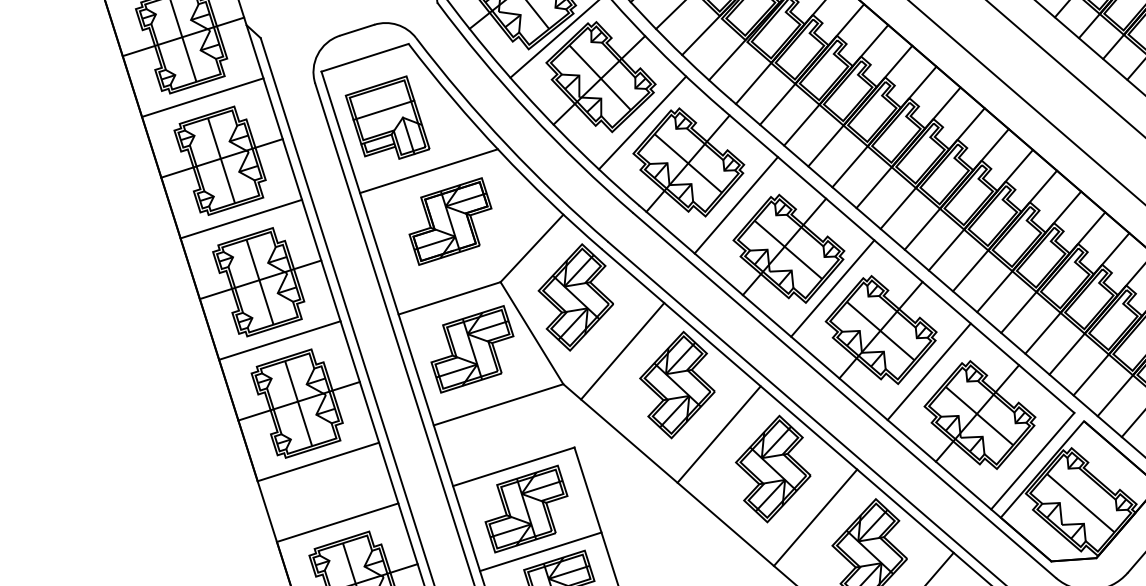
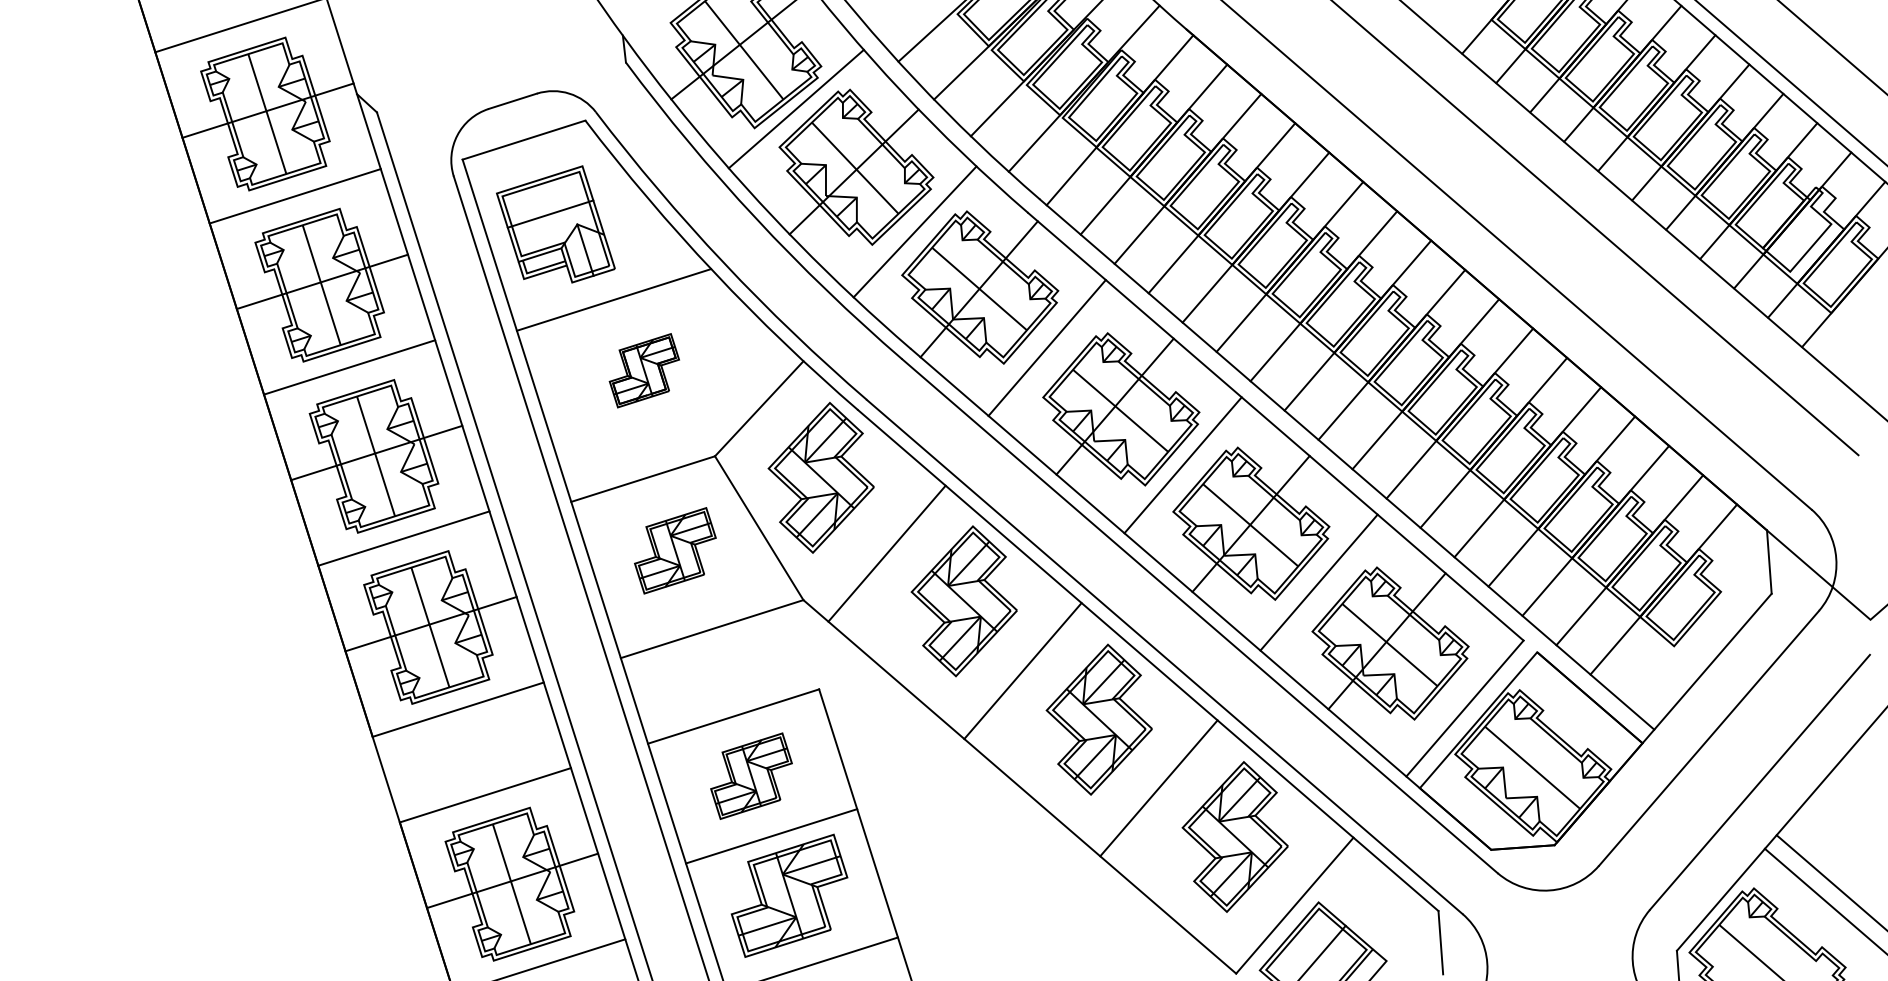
part: (450, 221) -> (644, 370), size x0.6
part: (472, 349) -> (675, 550), size x0.7
part: (526, 509) -> (751, 776), size x0.7

